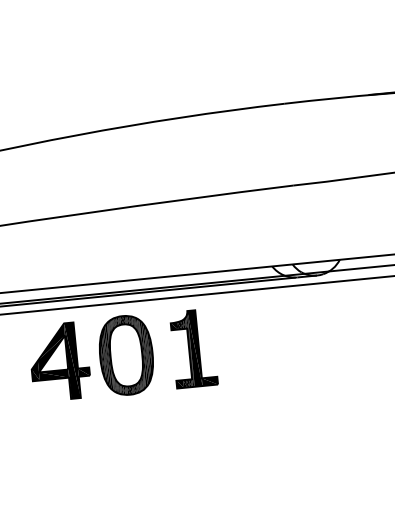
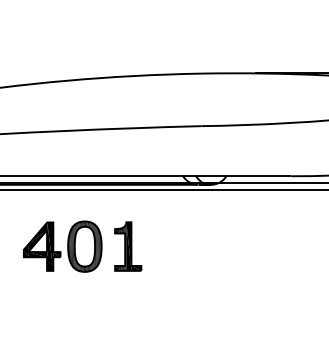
part: (122, 355) -> (82, 246), moved

